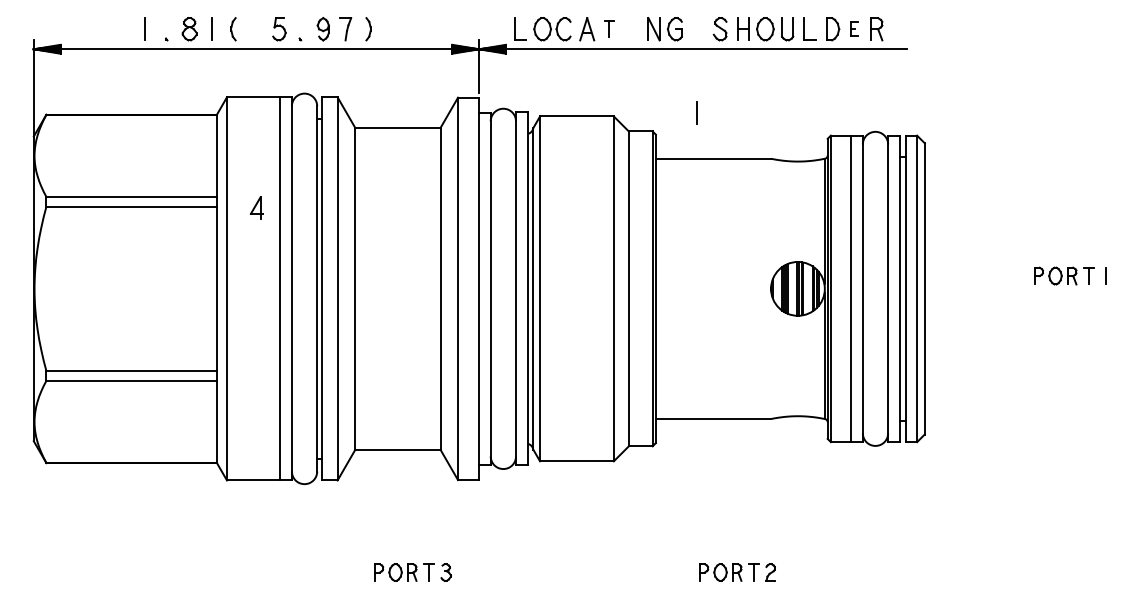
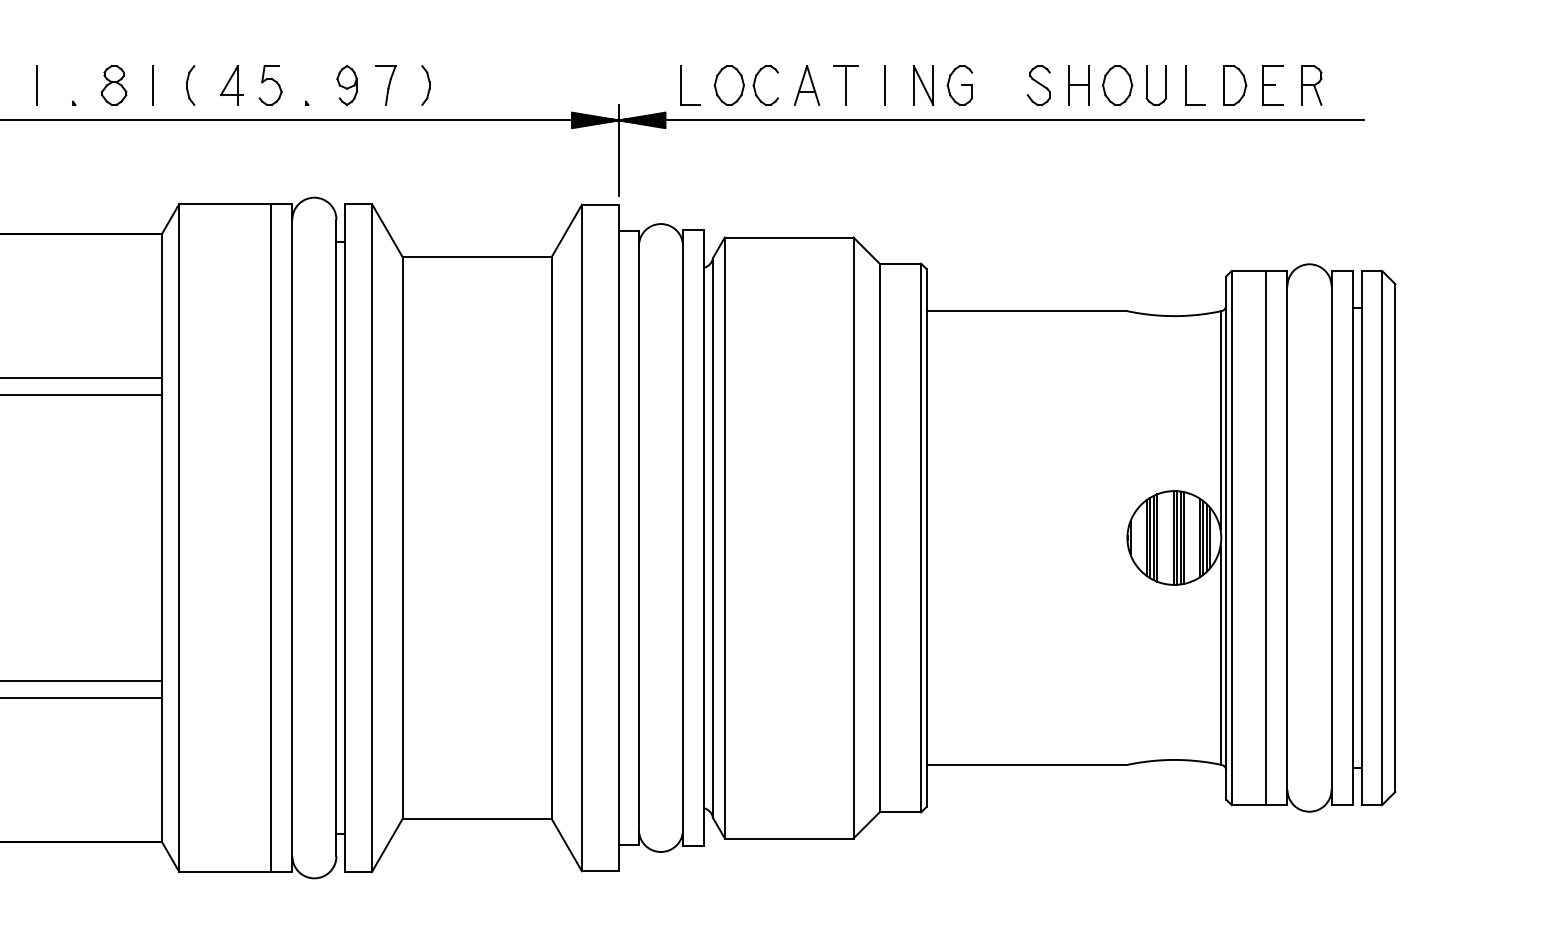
part: (609, 28) -> (845, 84), size x1.43
part: (854, 28) -> (1272, 84), size x1.67
line: (696, 112) -> (884, 84), moved
part: (256, 207) -> (230, 84), moved

